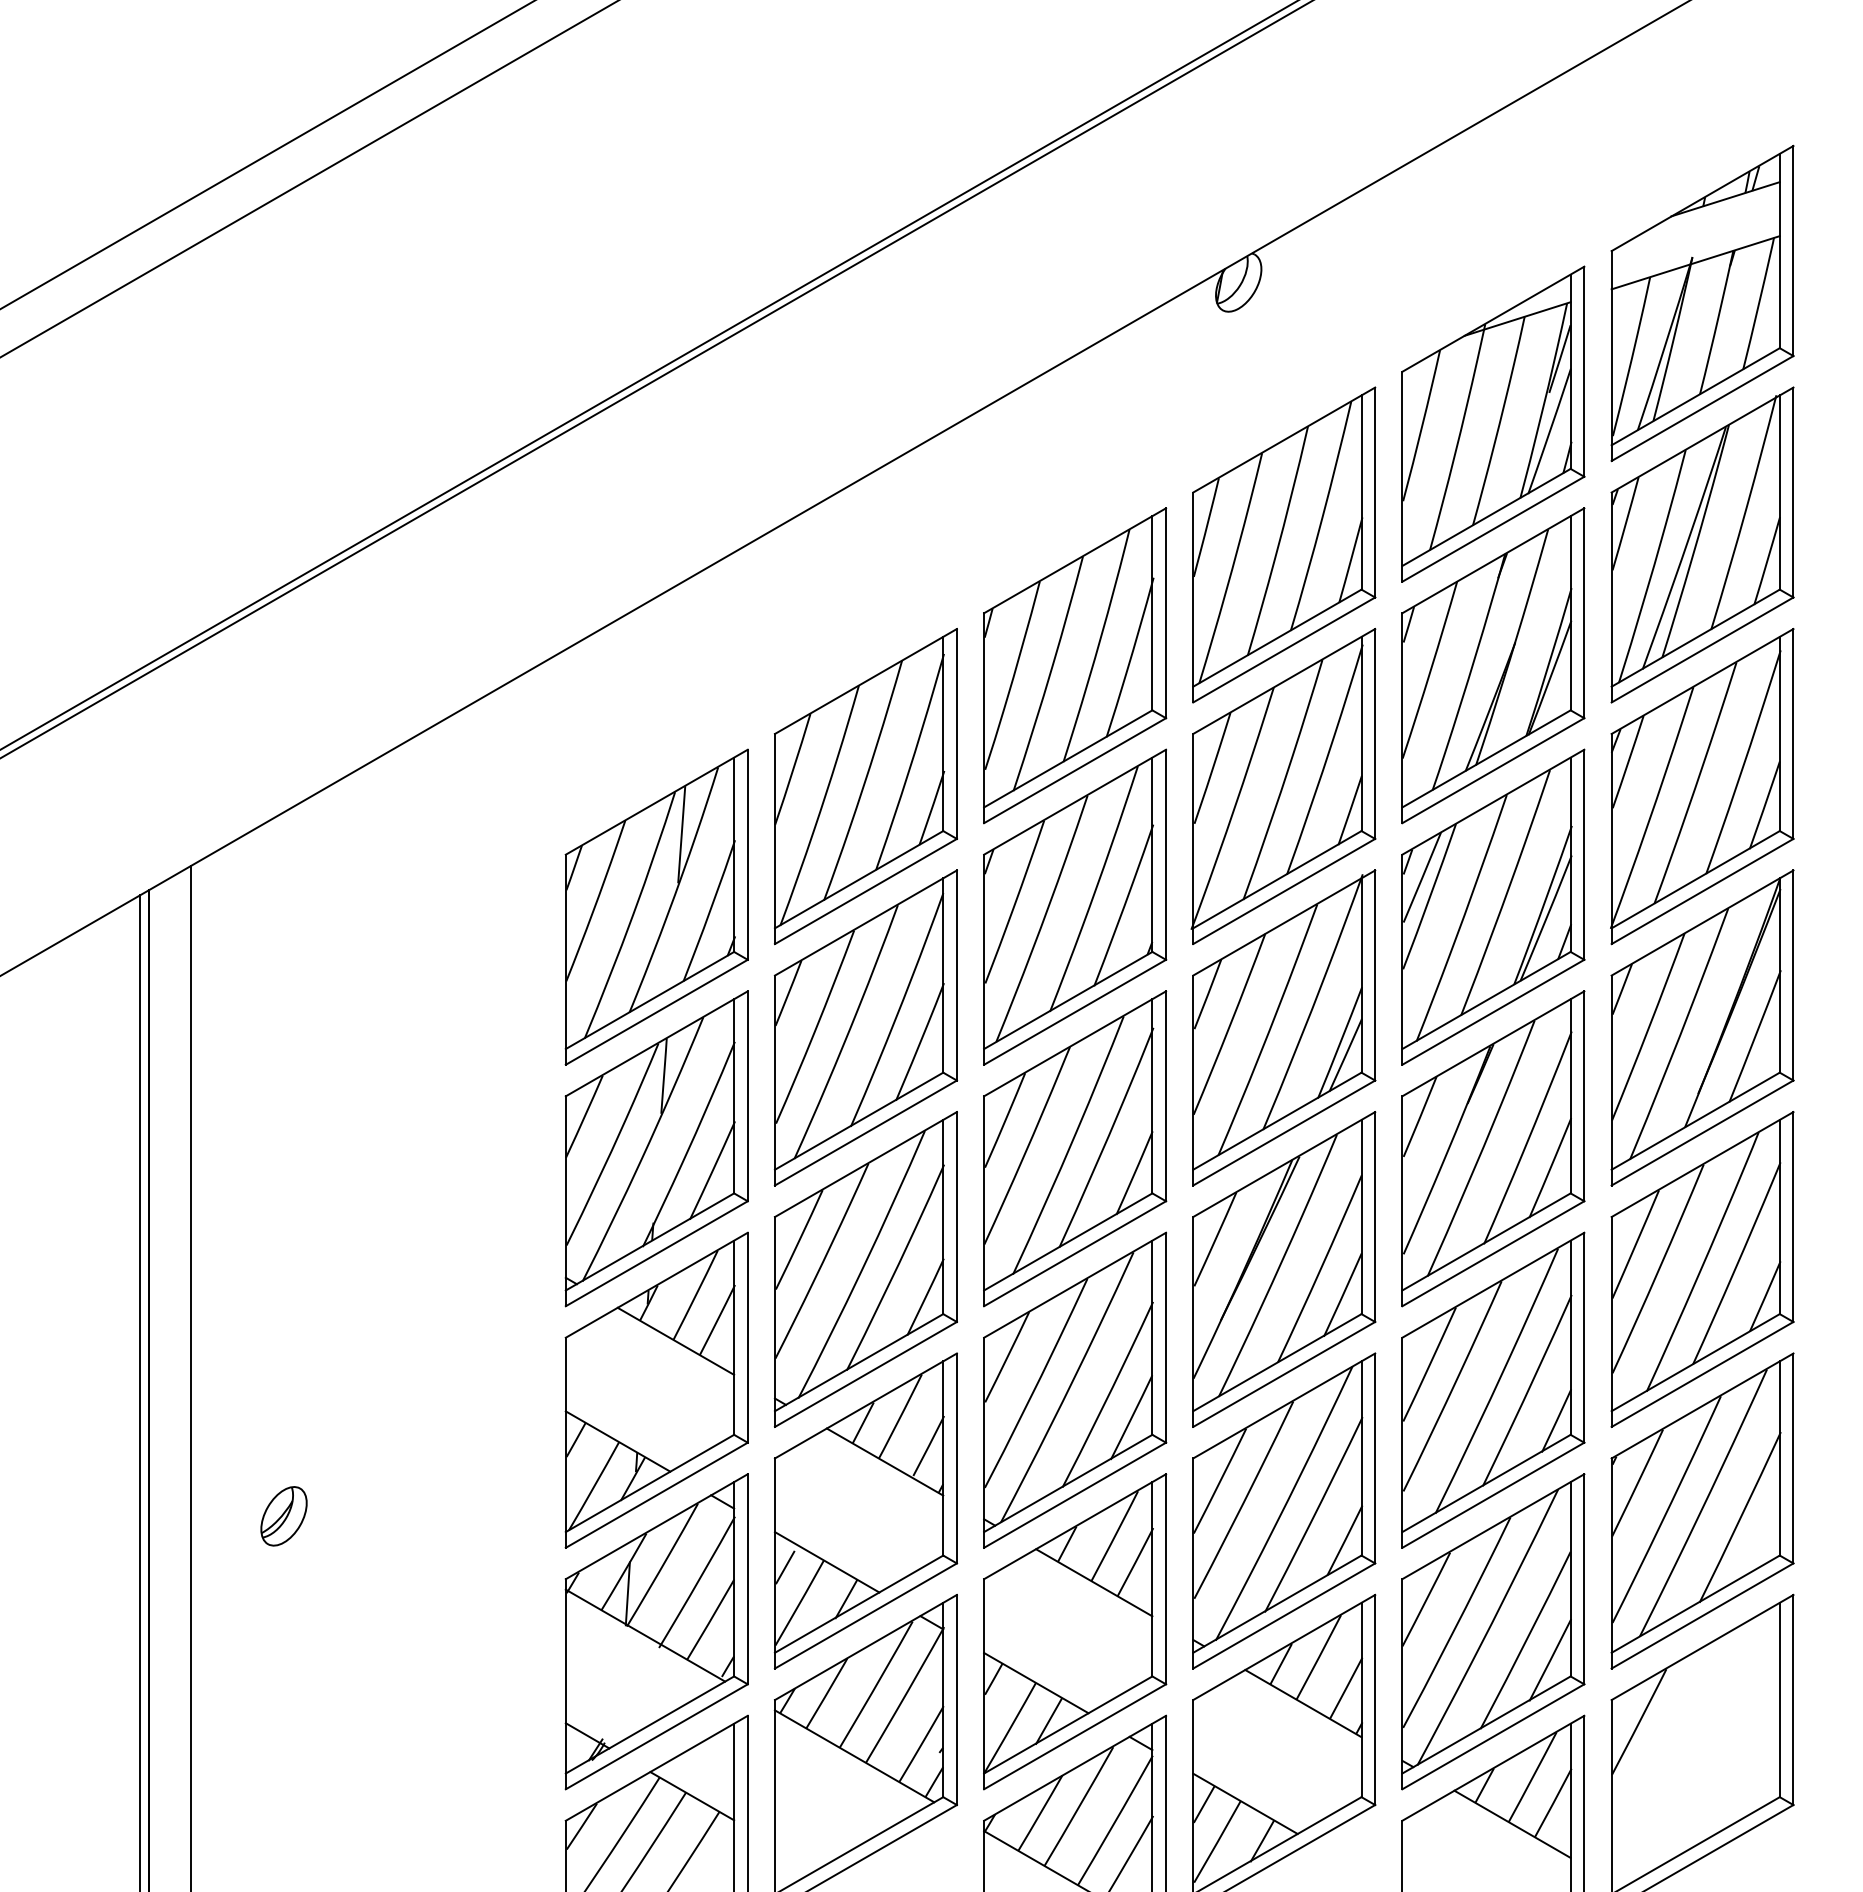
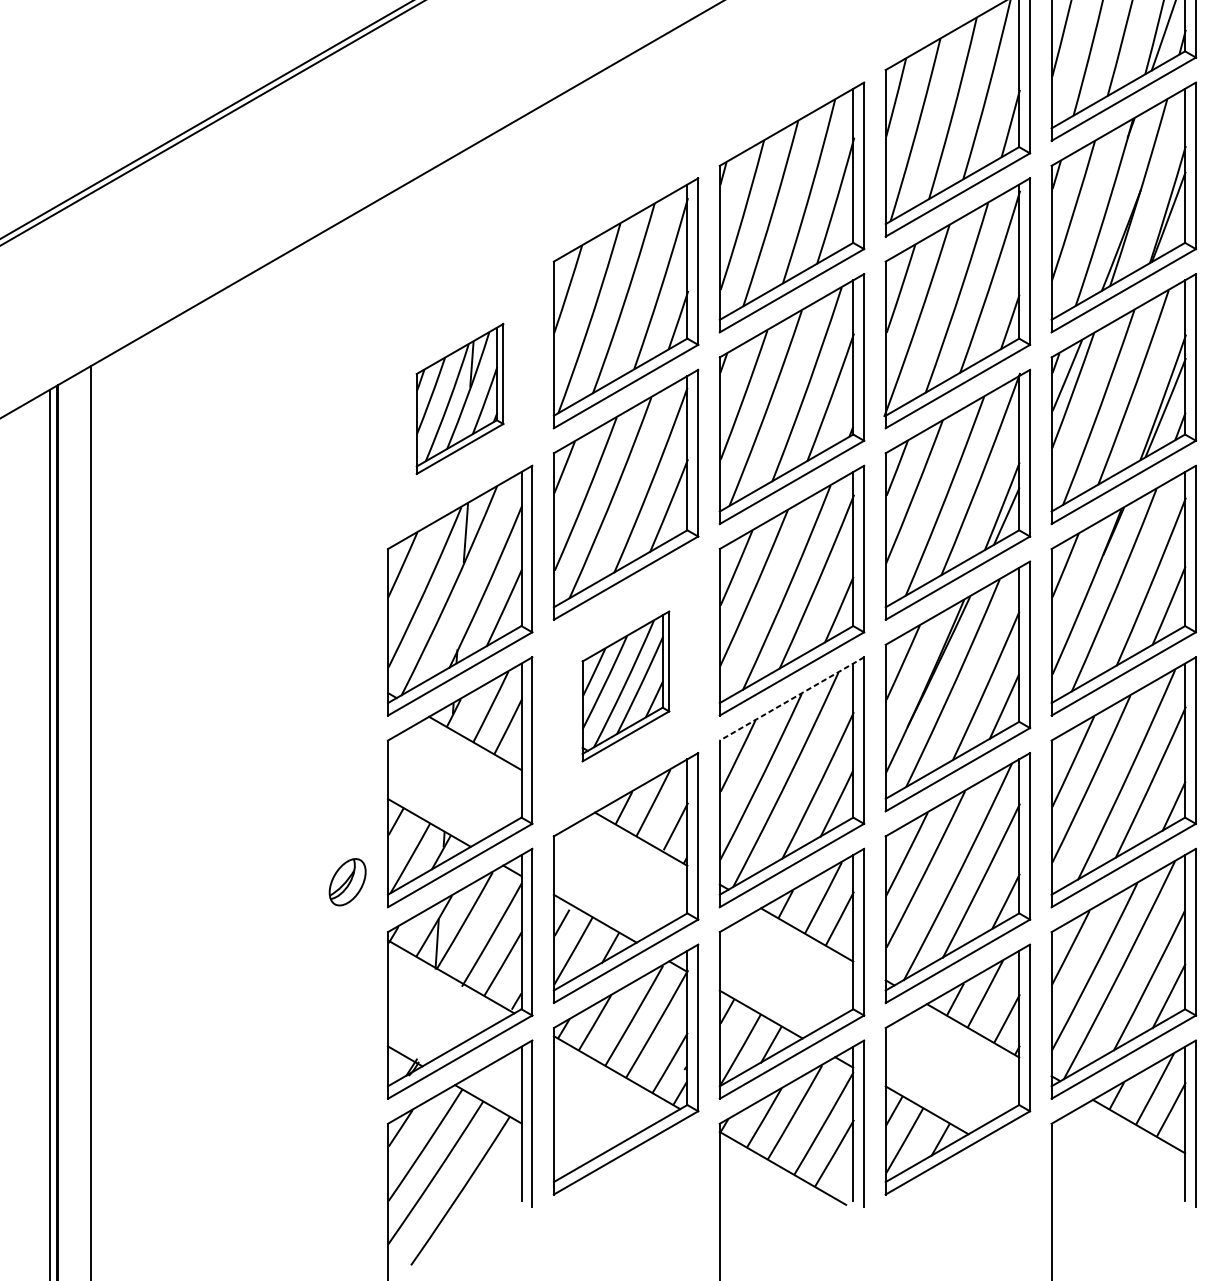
part: (656, 906) -> (459, 398), size x0.6
part: (865, 1269) -> (625, 686), size x0.6
line: (1074, 1285) -> (791, 699), solid -> dashed
part: (283, 1516) -> (347, 882), moved

